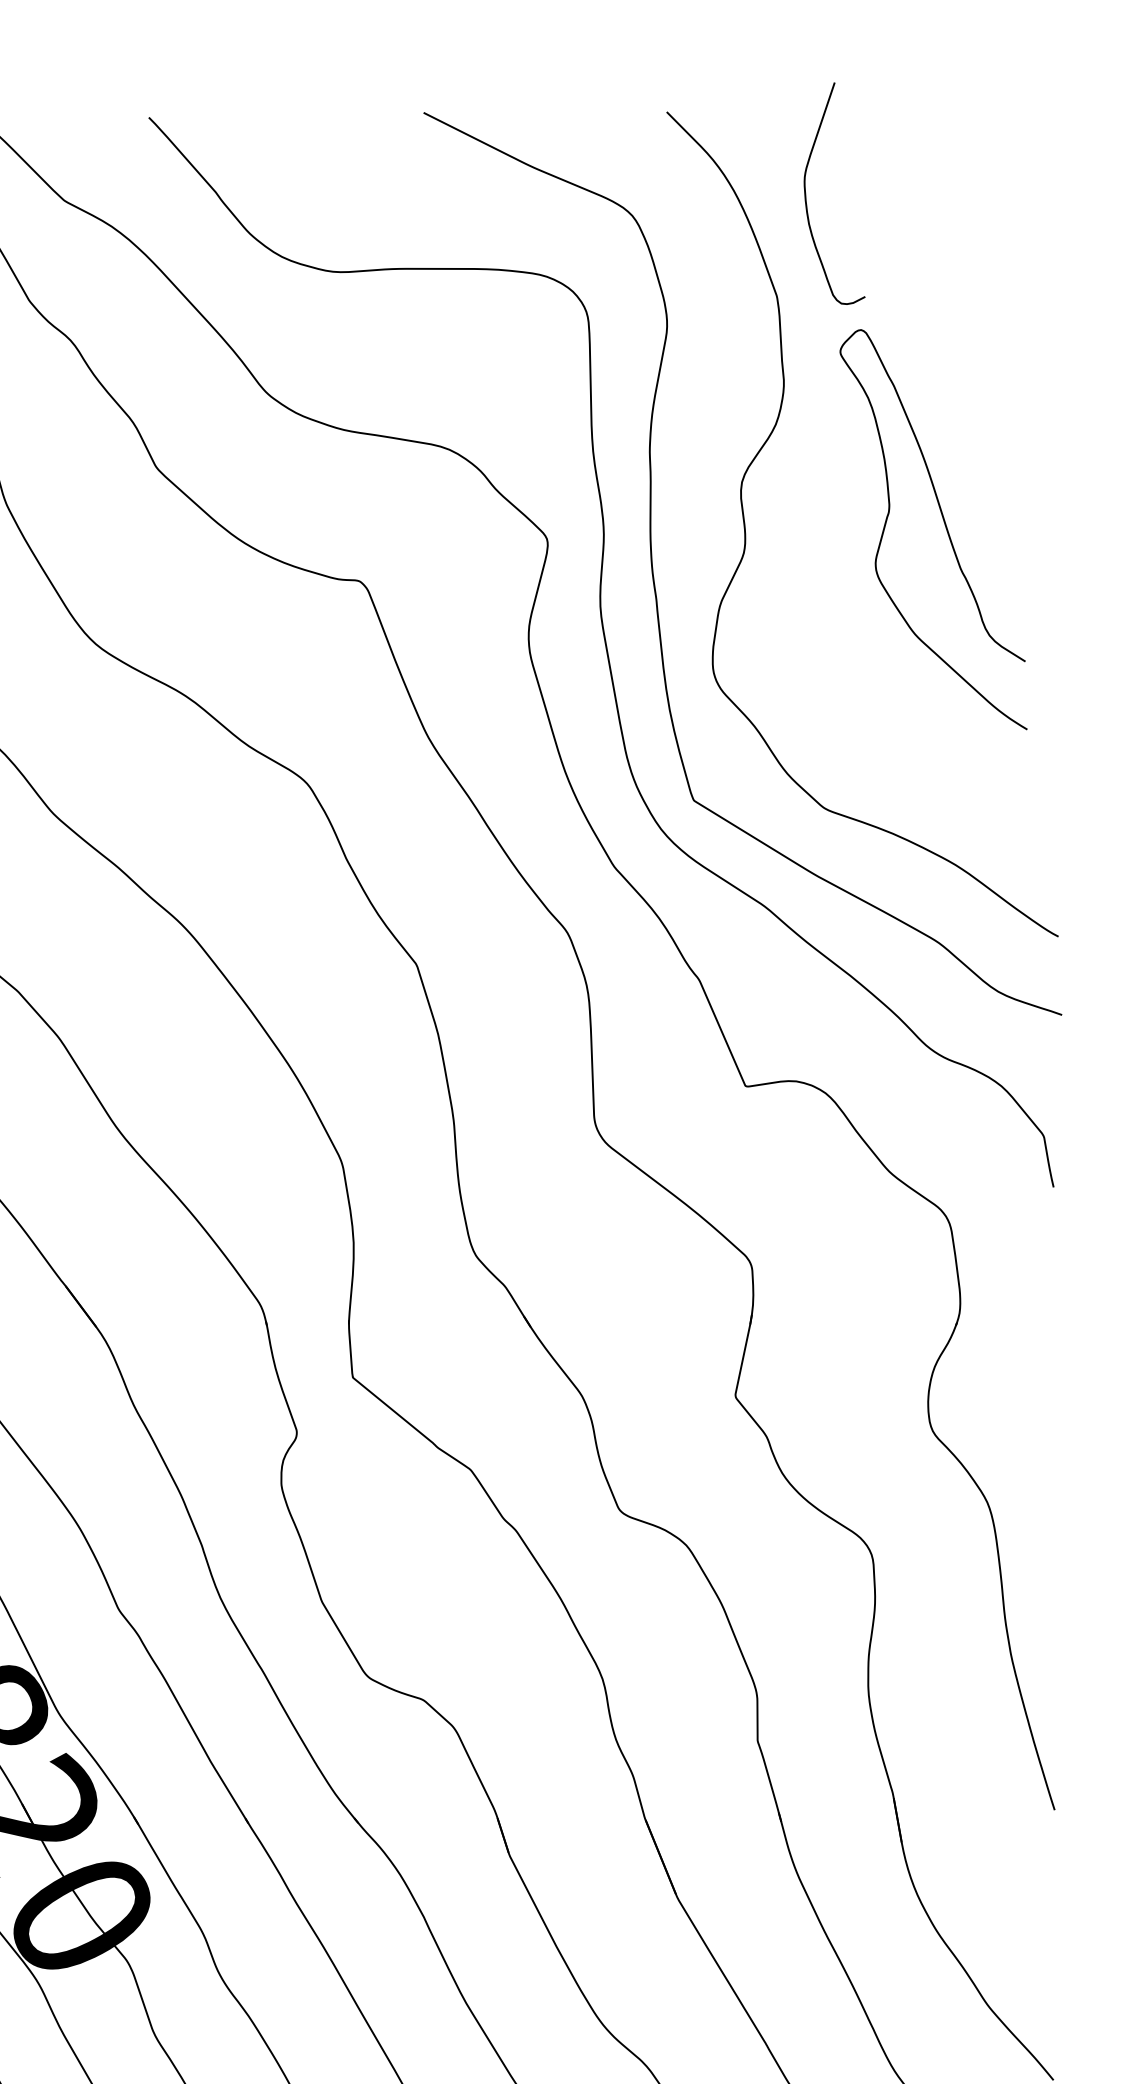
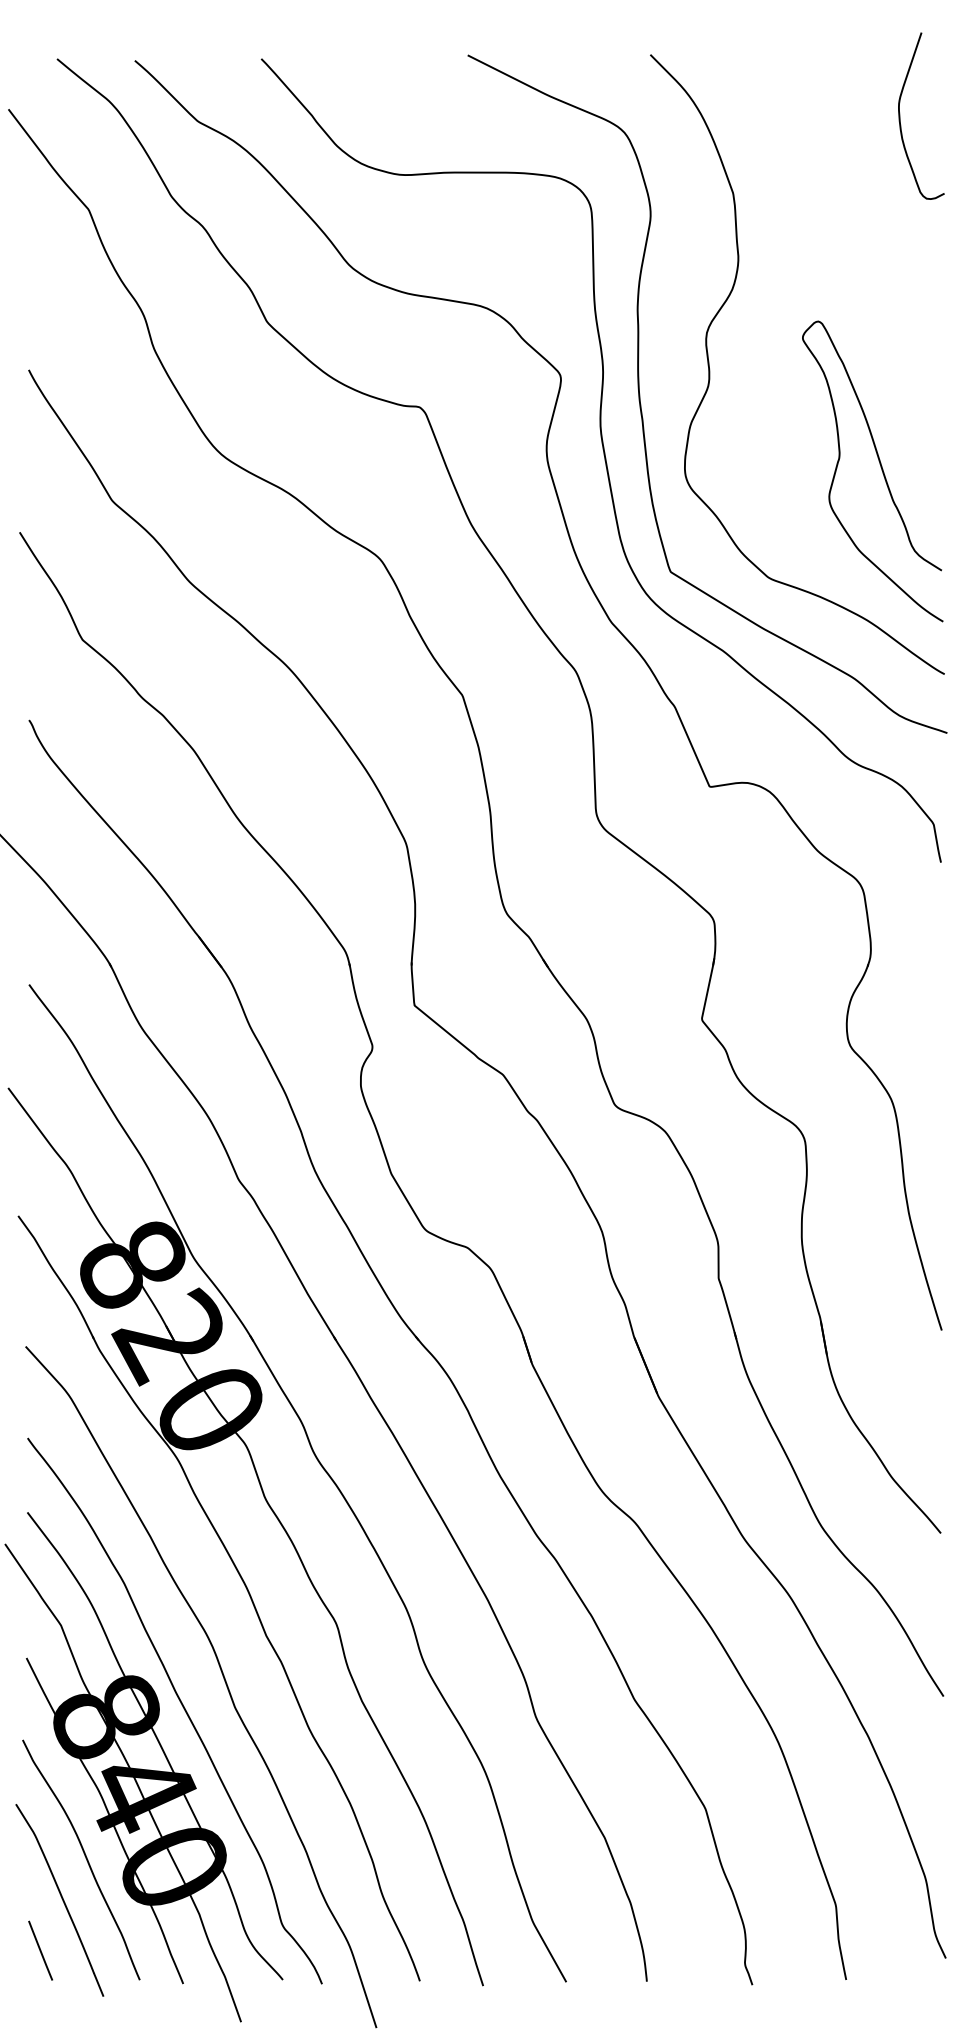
curve: (806, 192) -> (900, 115), moved
curve: (943, 524) -> (880, 467), moved

